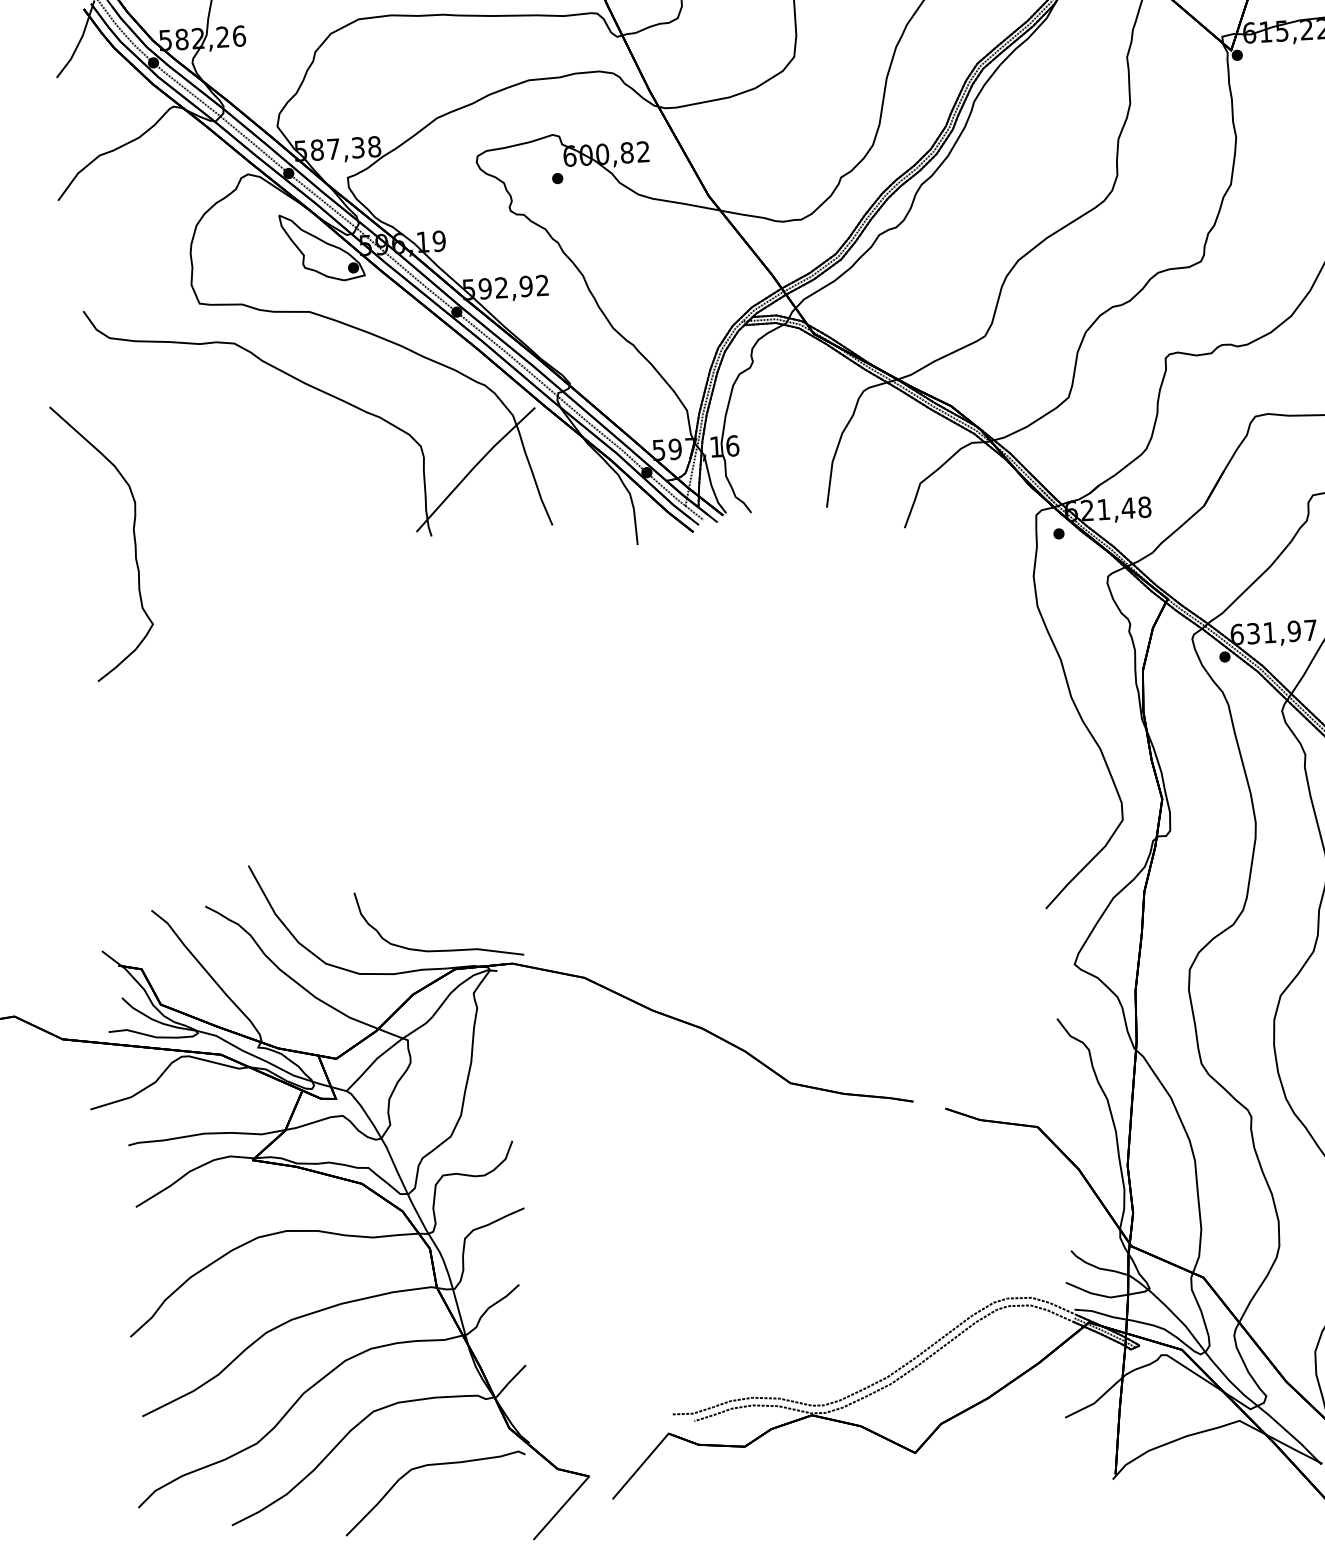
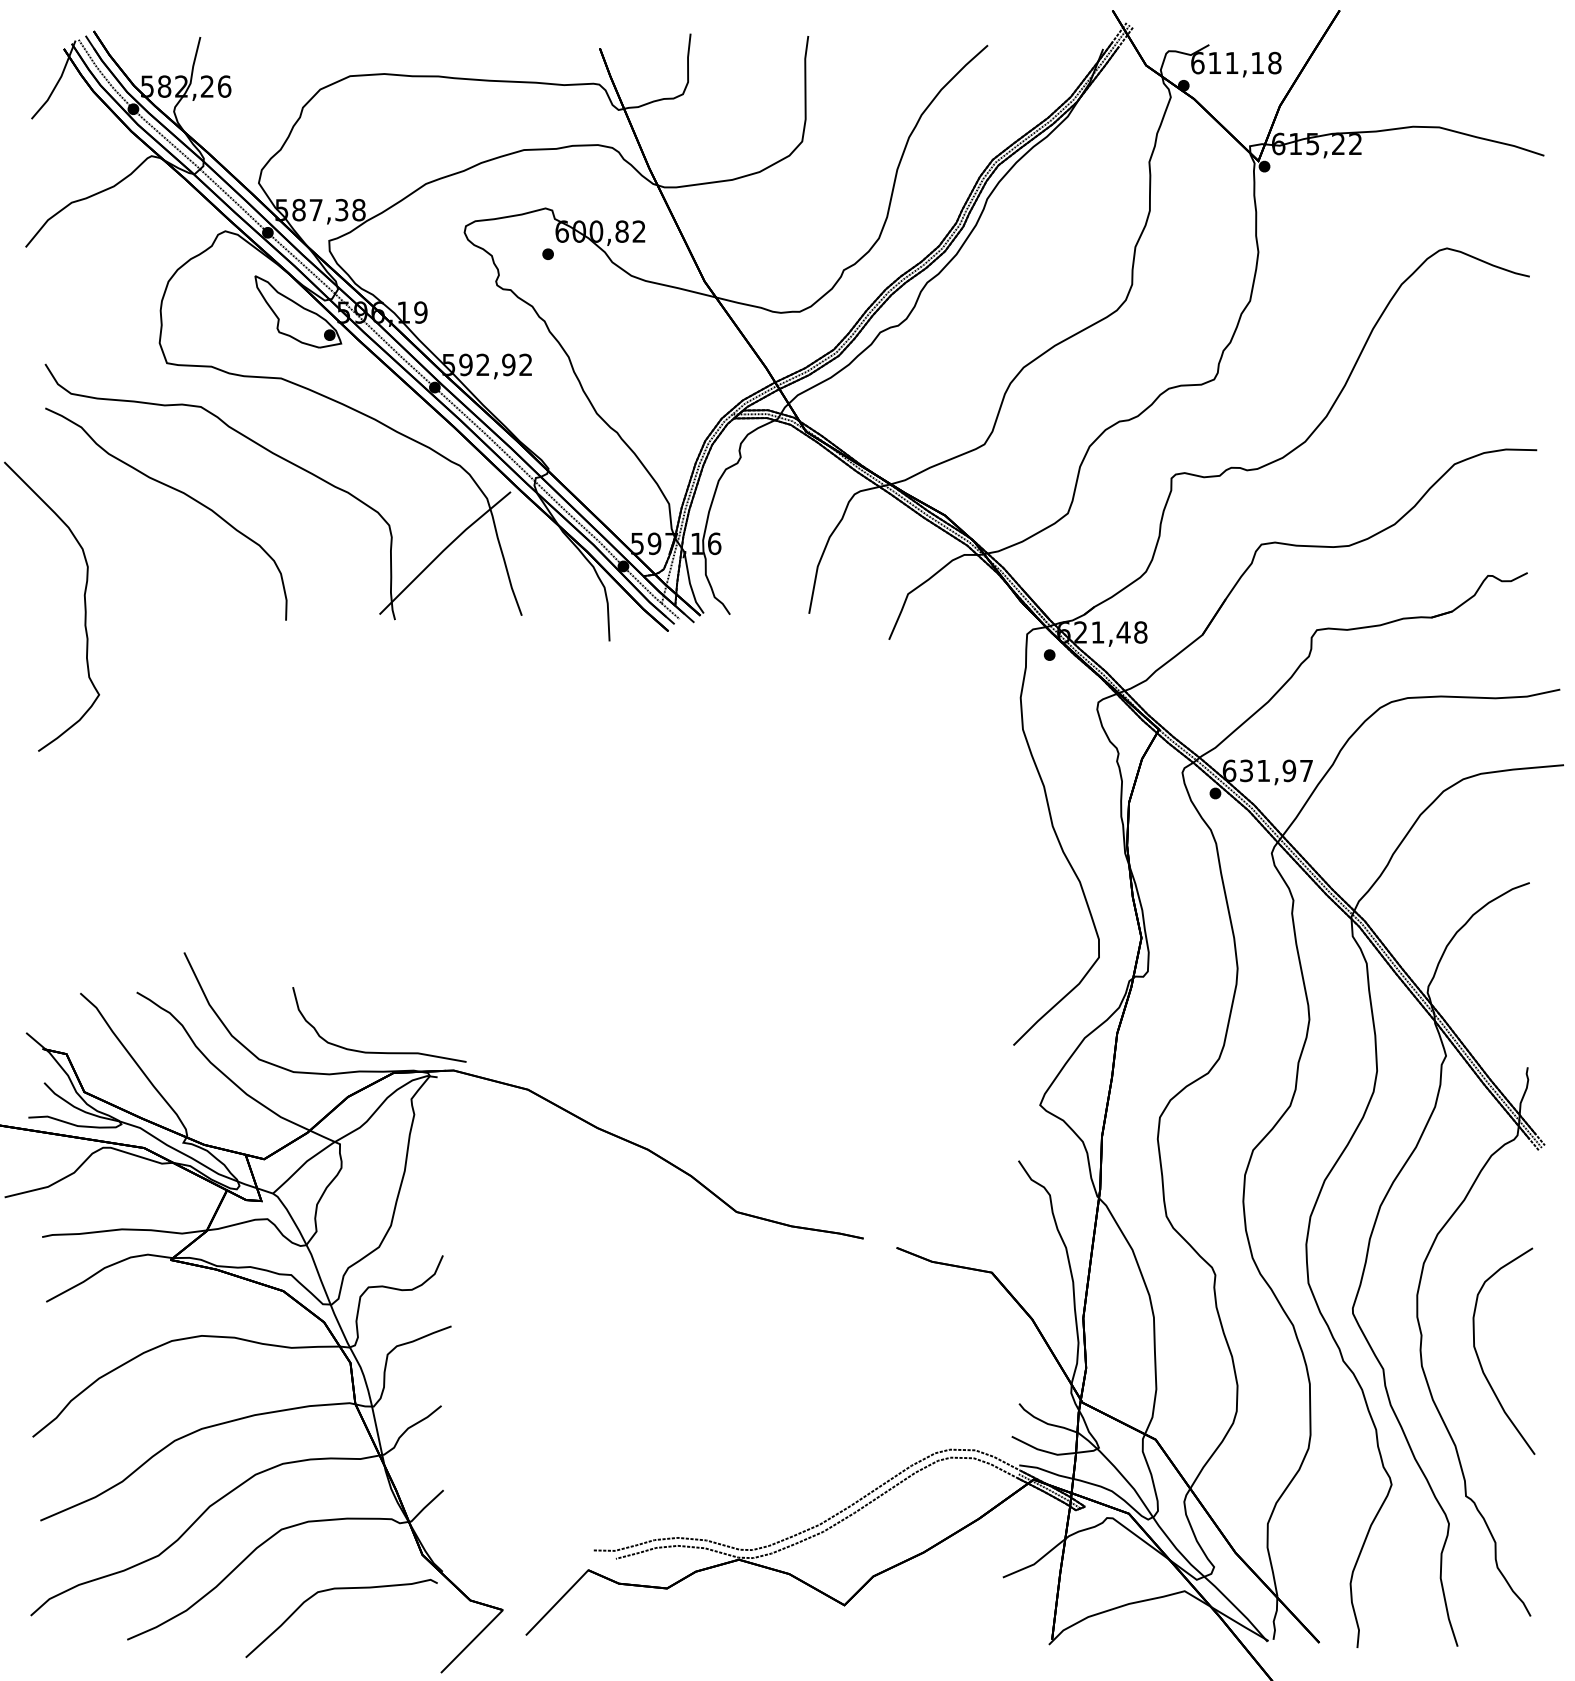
curve: (216, 425) -> (177, 491), added

